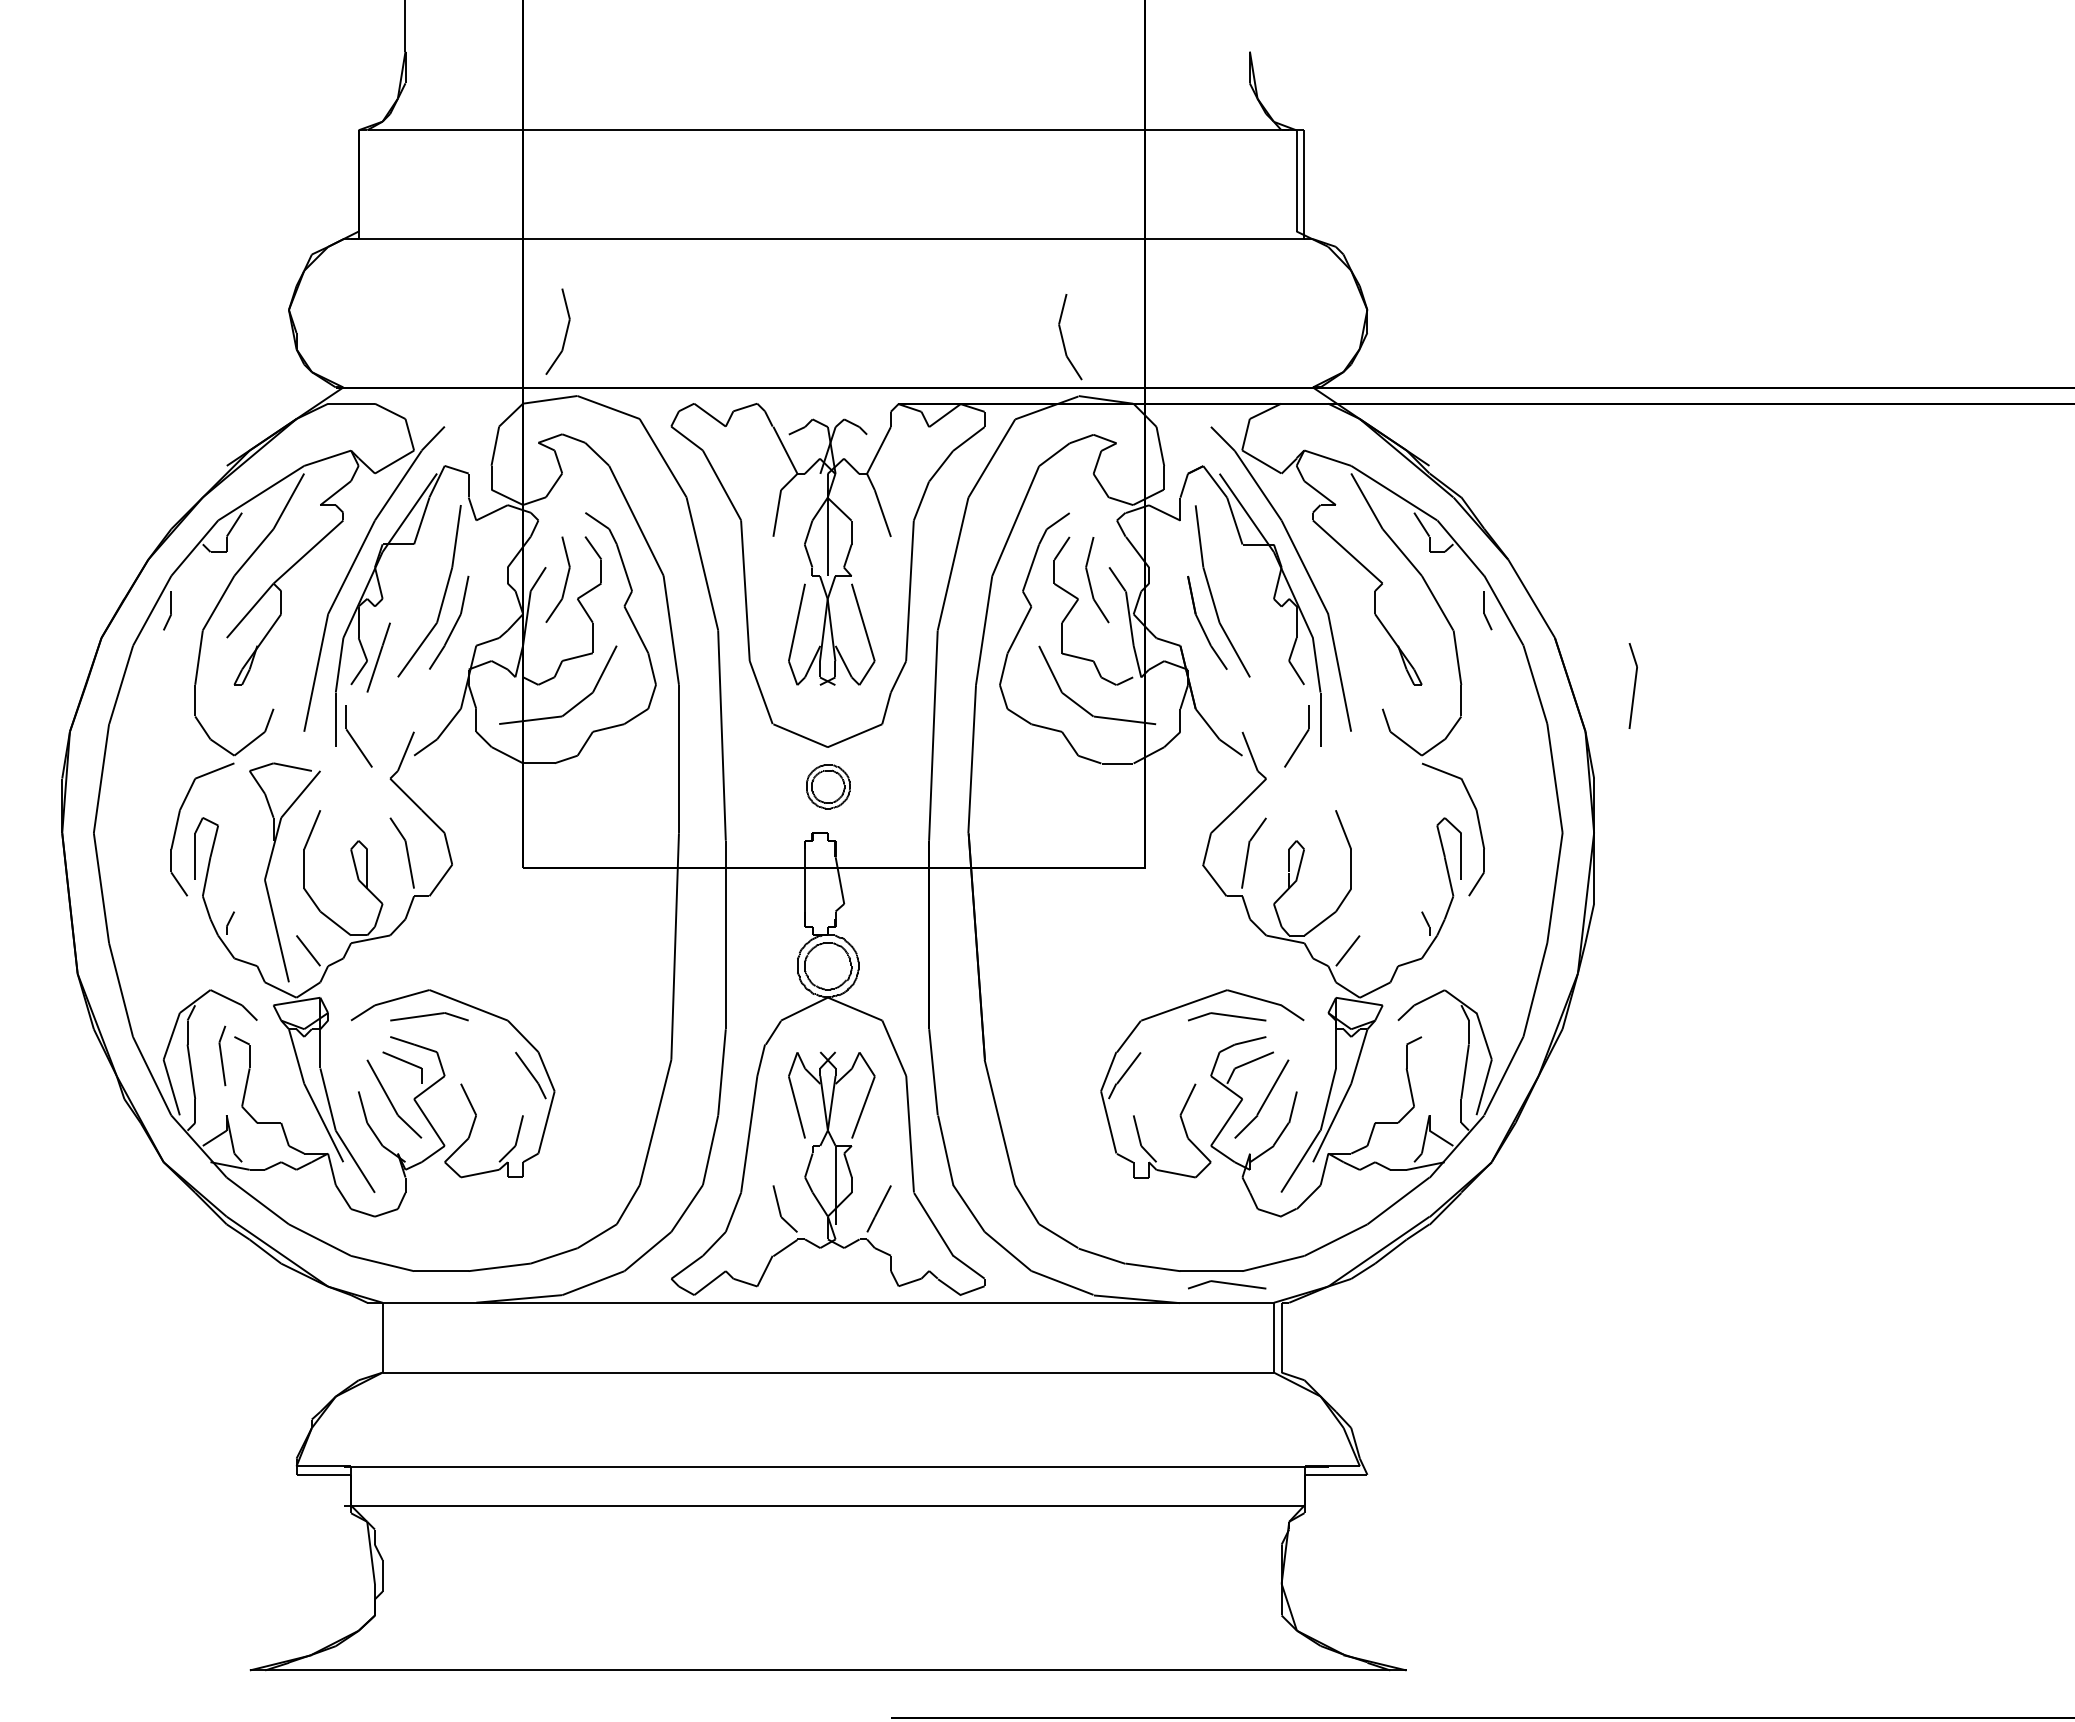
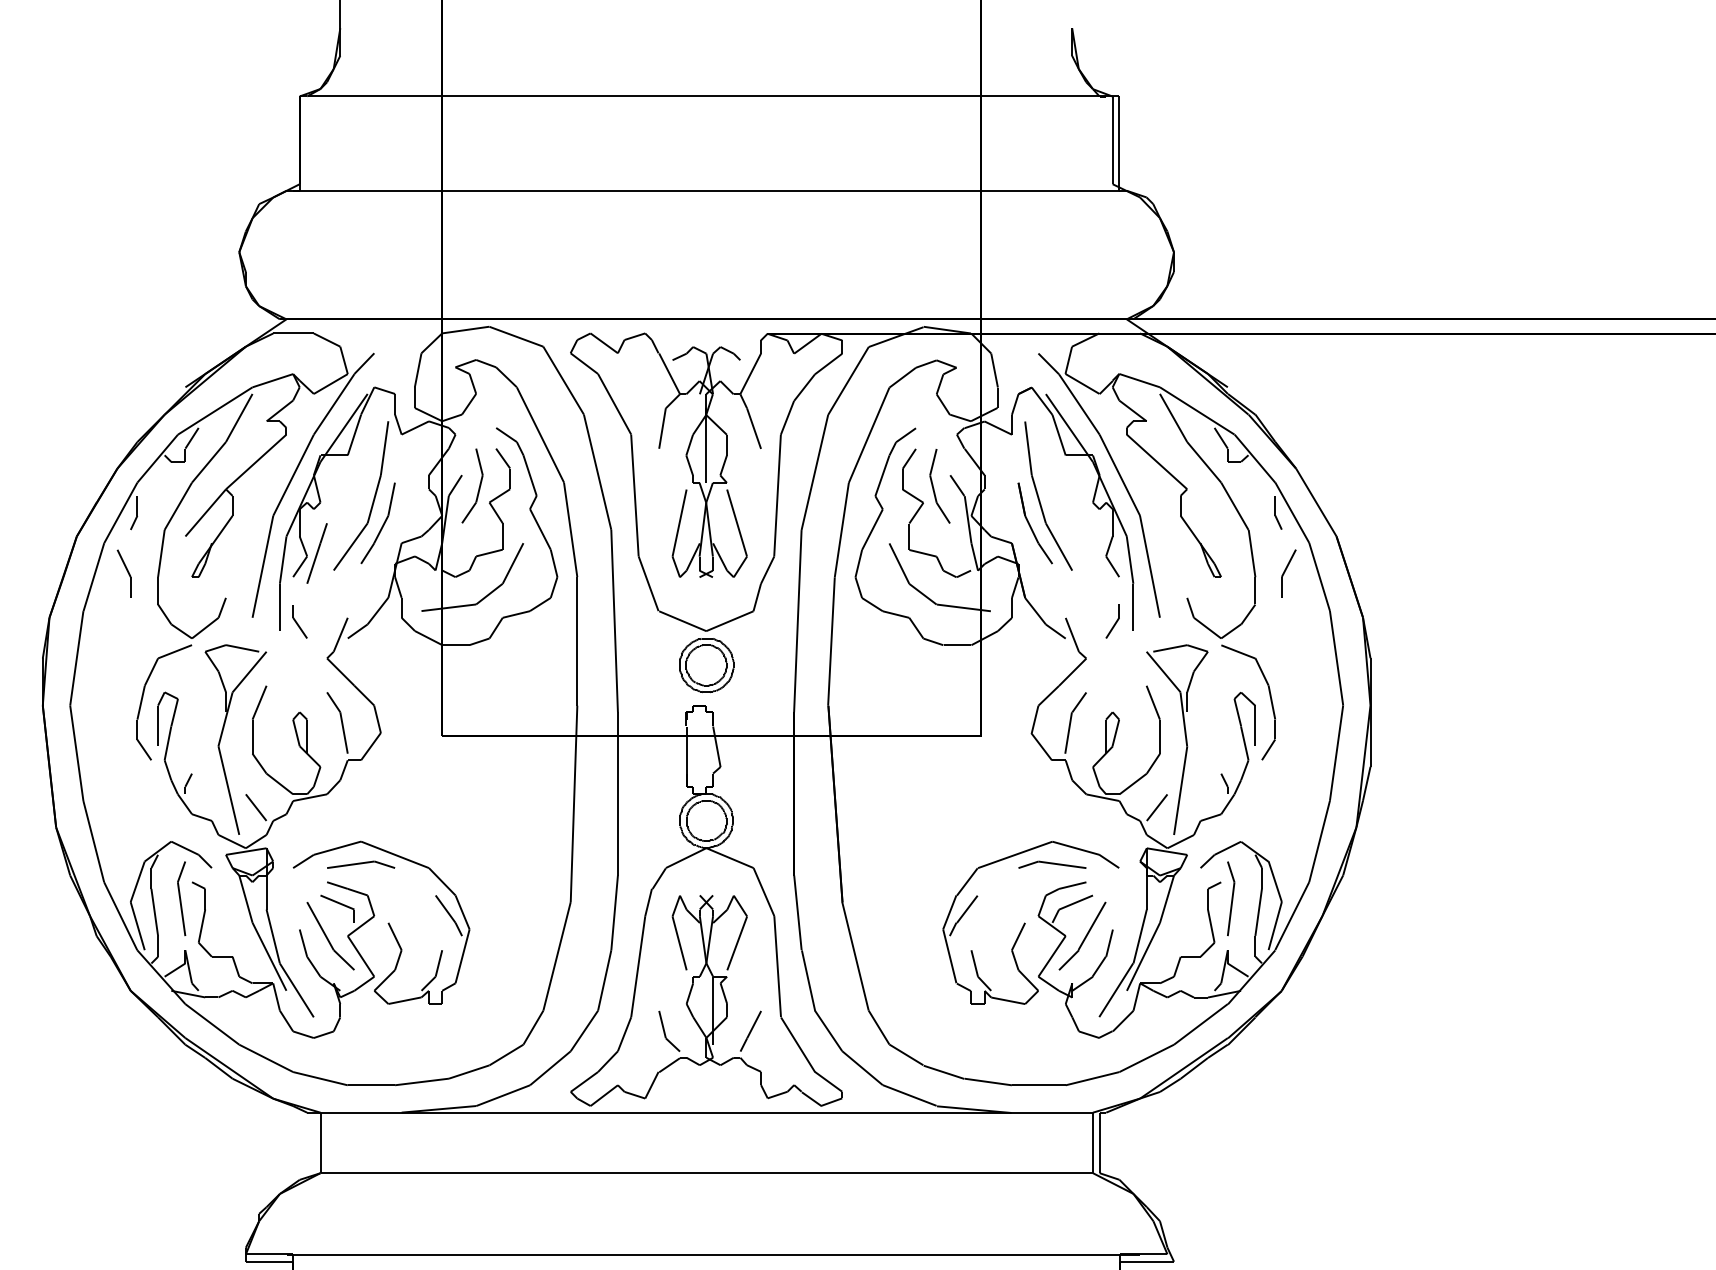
part: (565, 332) -> (478, 271), removed
part: (1063, 337) -> (910, 276), removed
part: (155, 680) -> (123, 573), added
part: (1499, 680) -> (1288, 573), added
part: (1632, 685) -> (1230, 898), moved
part: (358, 735) -> (299, 621), size x0.62
part: (1296, 735) -> (1112, 621), size x0.62
part: (828, 786) -> (706, 665), size x1.43
part: (1380, 872) -> (1185, 739), added
part: (222, 1055) -> (181, 898), size x1.43
part: (1227, 1284) -> (1052, 1096), removed

